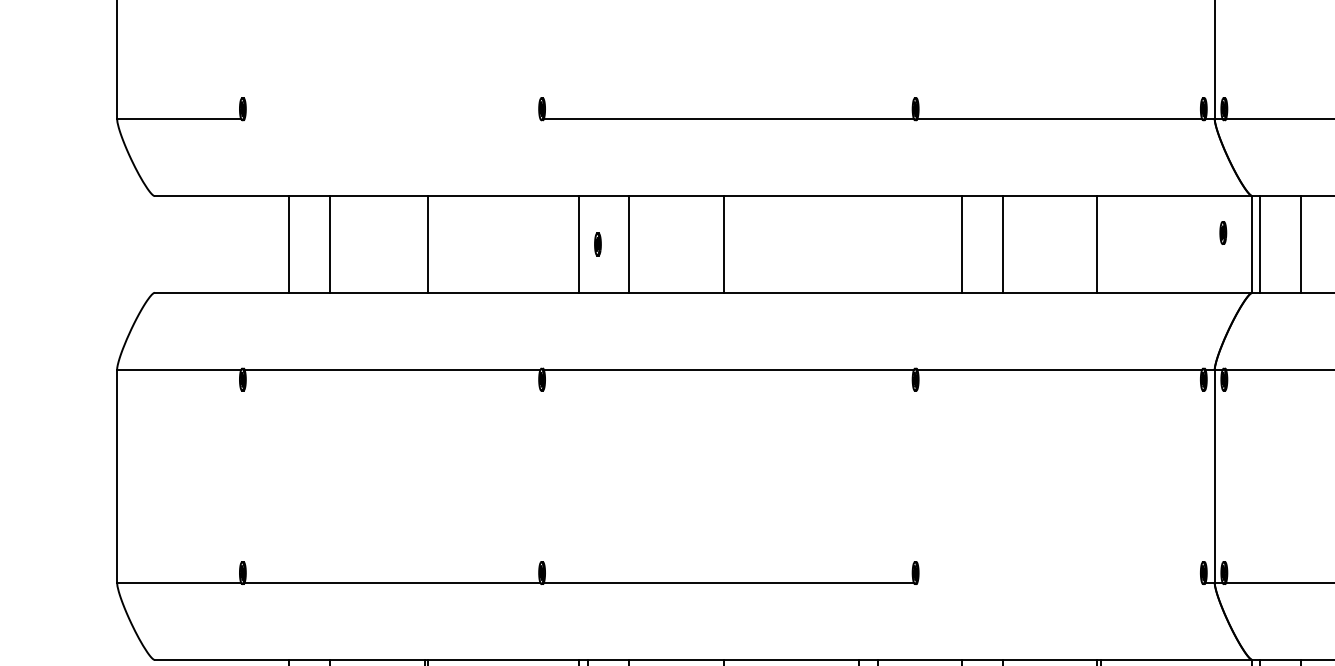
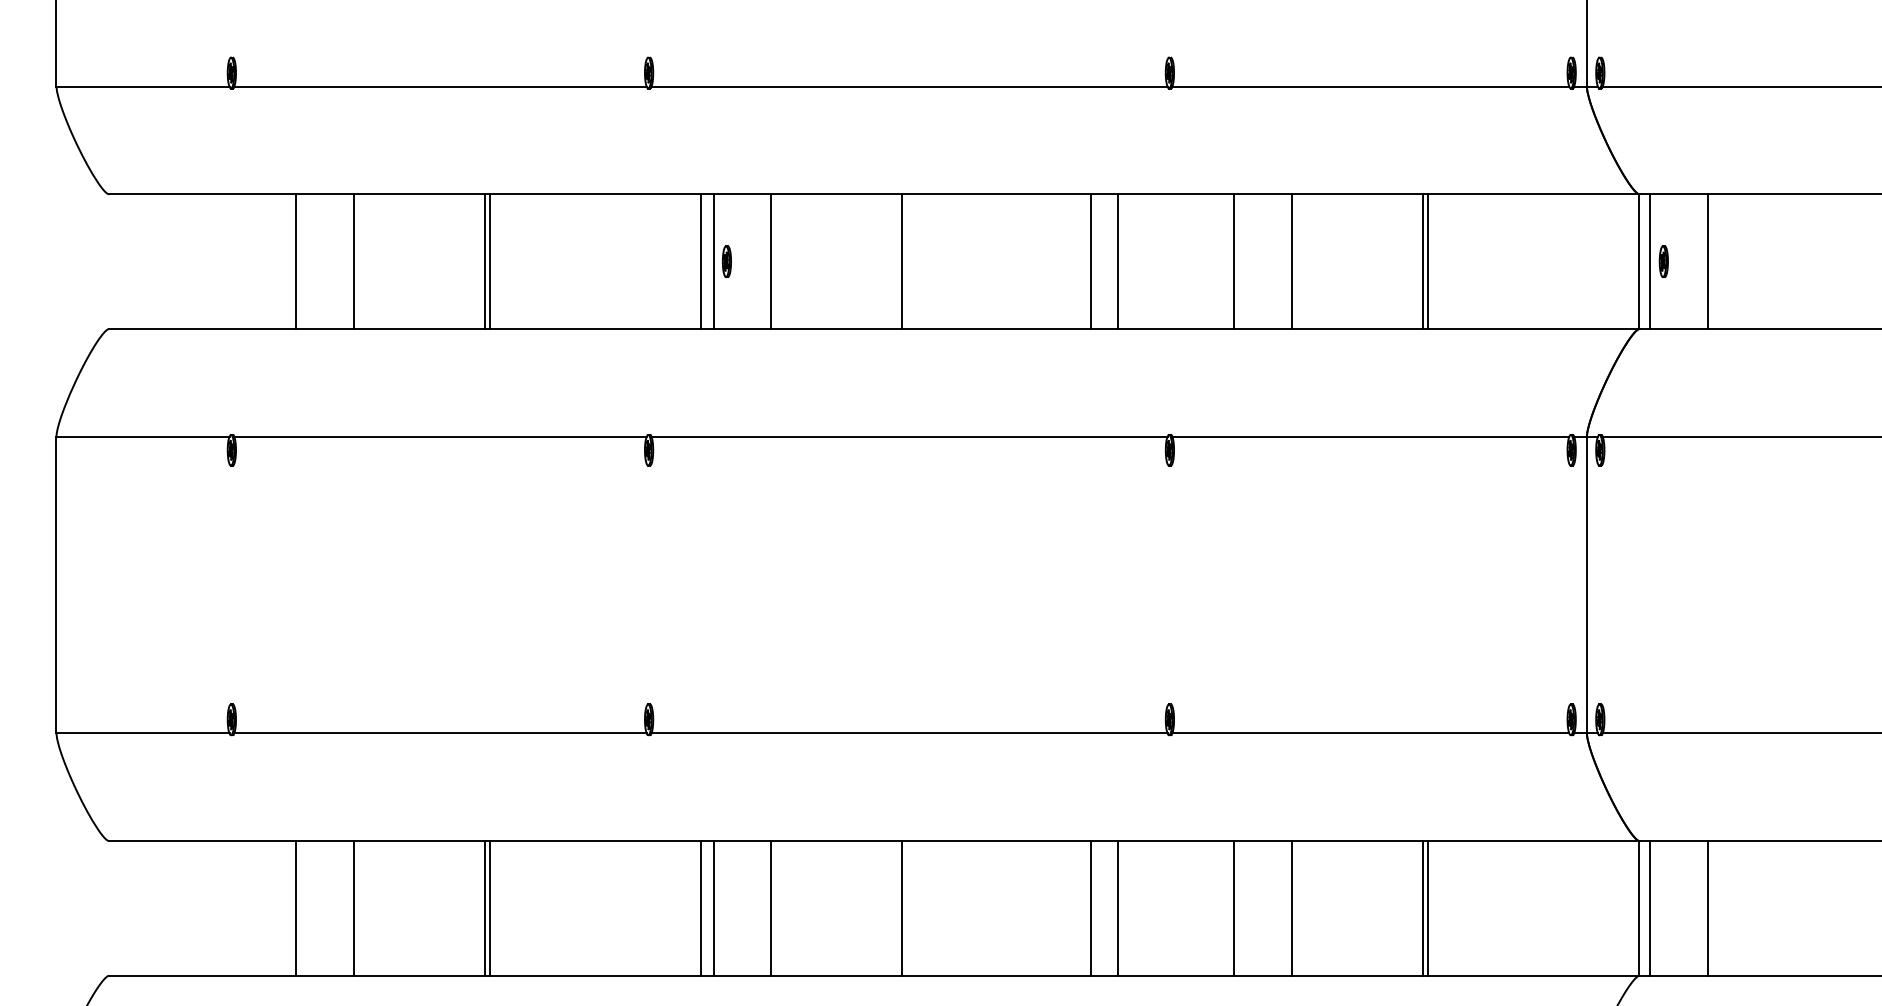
line: (392, 118) -> (440, 86), added
part: (1223, 232) -> (1663, 261), moved
line: (424, 244) -> (485, 261), added
line: (588, 244) -> (713, 261), added
line: (858, 244) -> (1090, 261), added
line: (878, 244) -> (1117, 261), added
line: (1101, 244) -> (1428, 261), added
line: (1059, 582) -> (1370, 733), added

